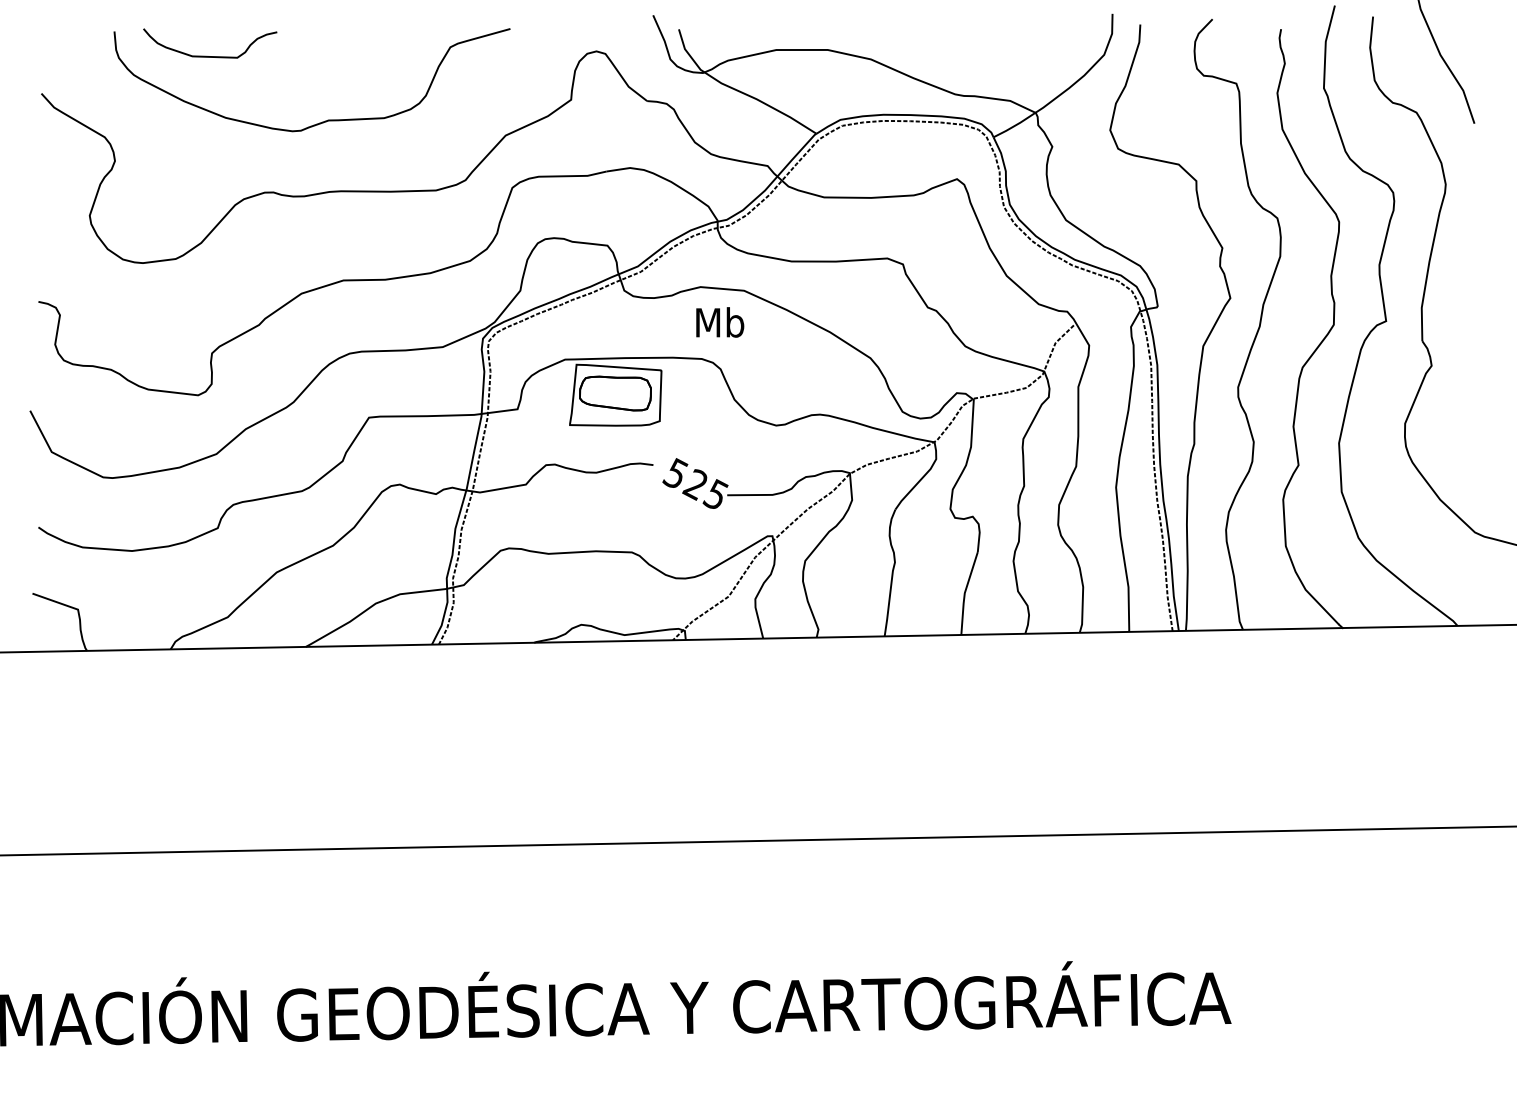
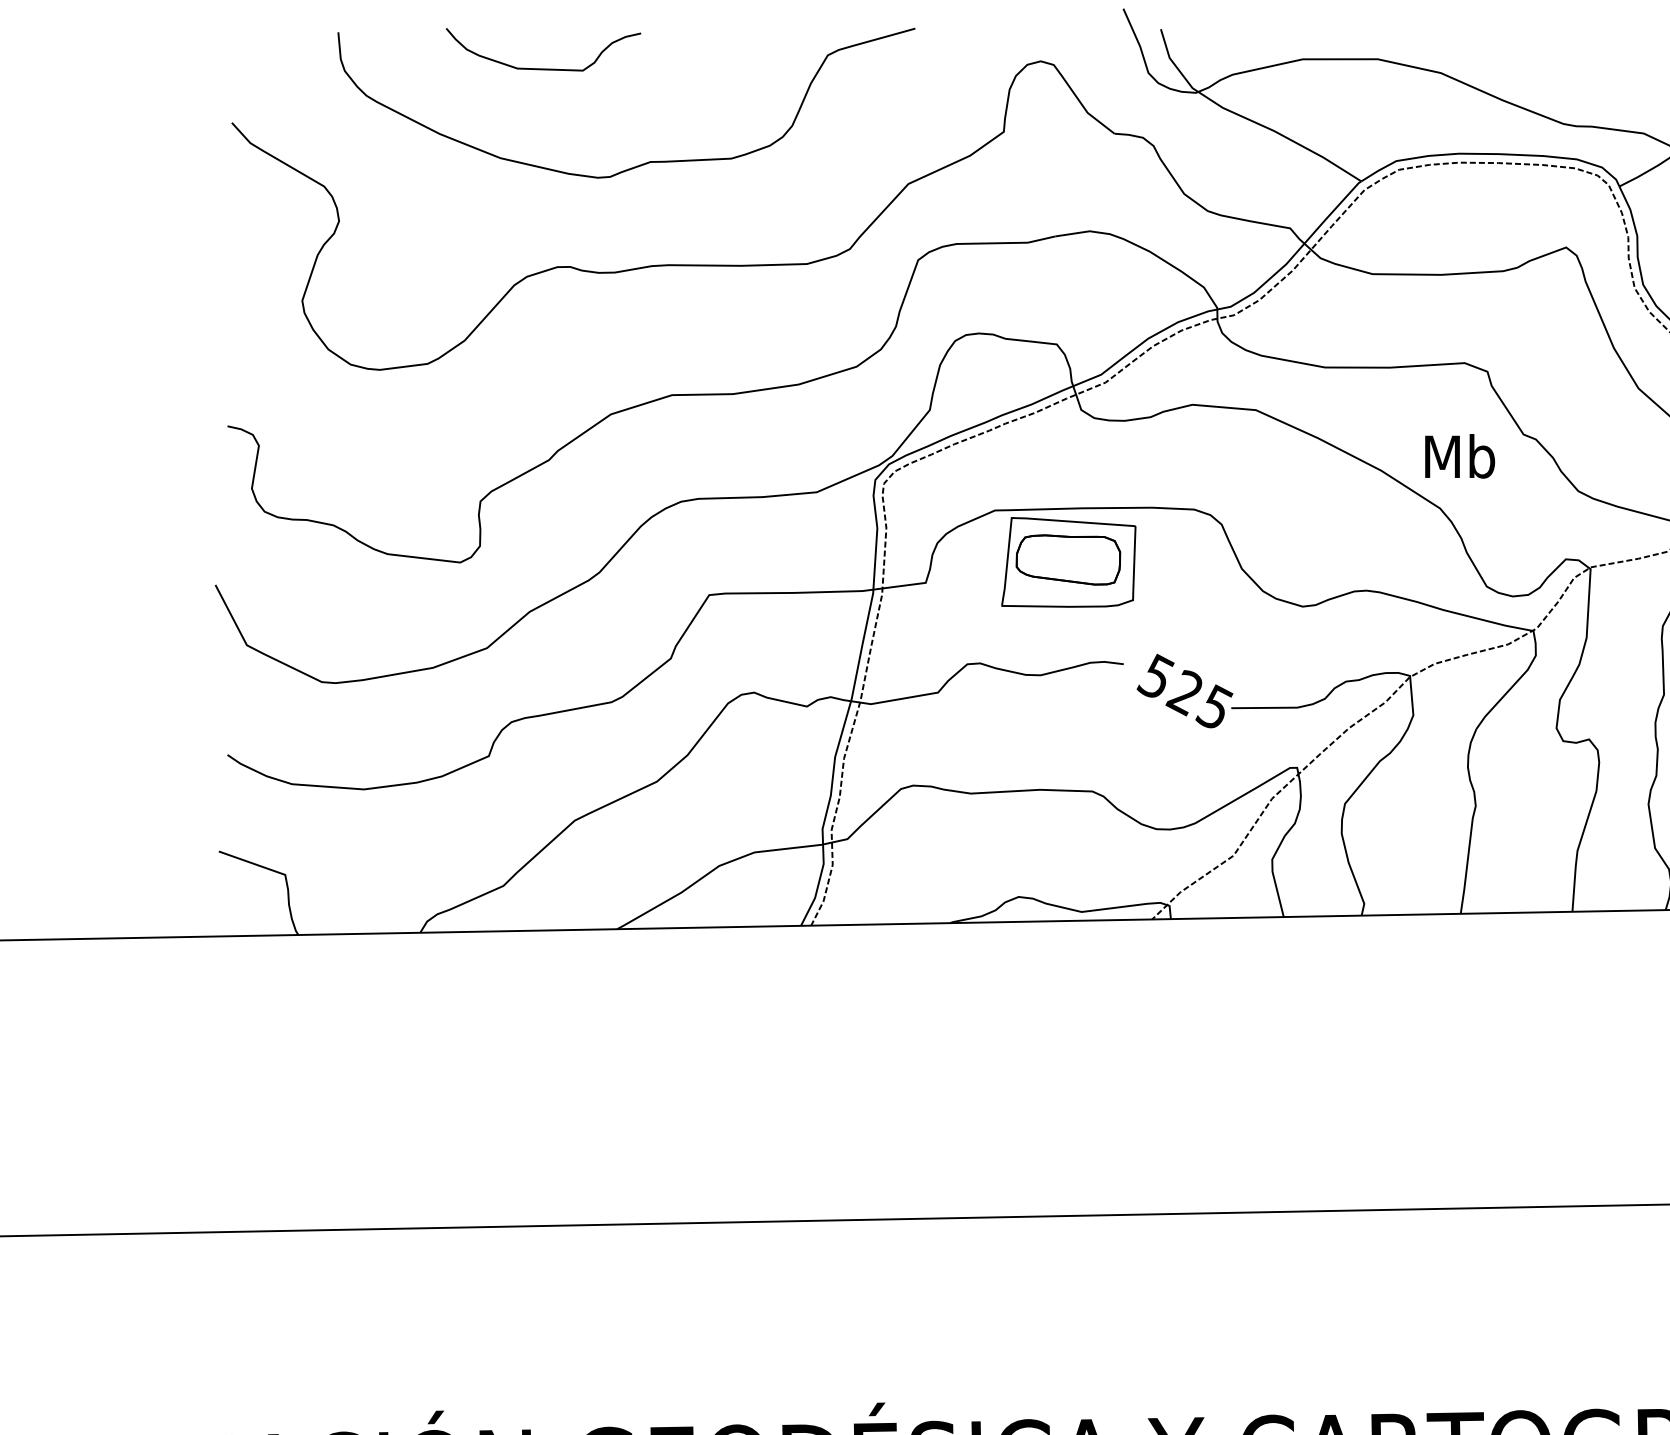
curve: (206, 55) -> (538, 67), moved
text: (720, 322) -> (1460, 456), moved

